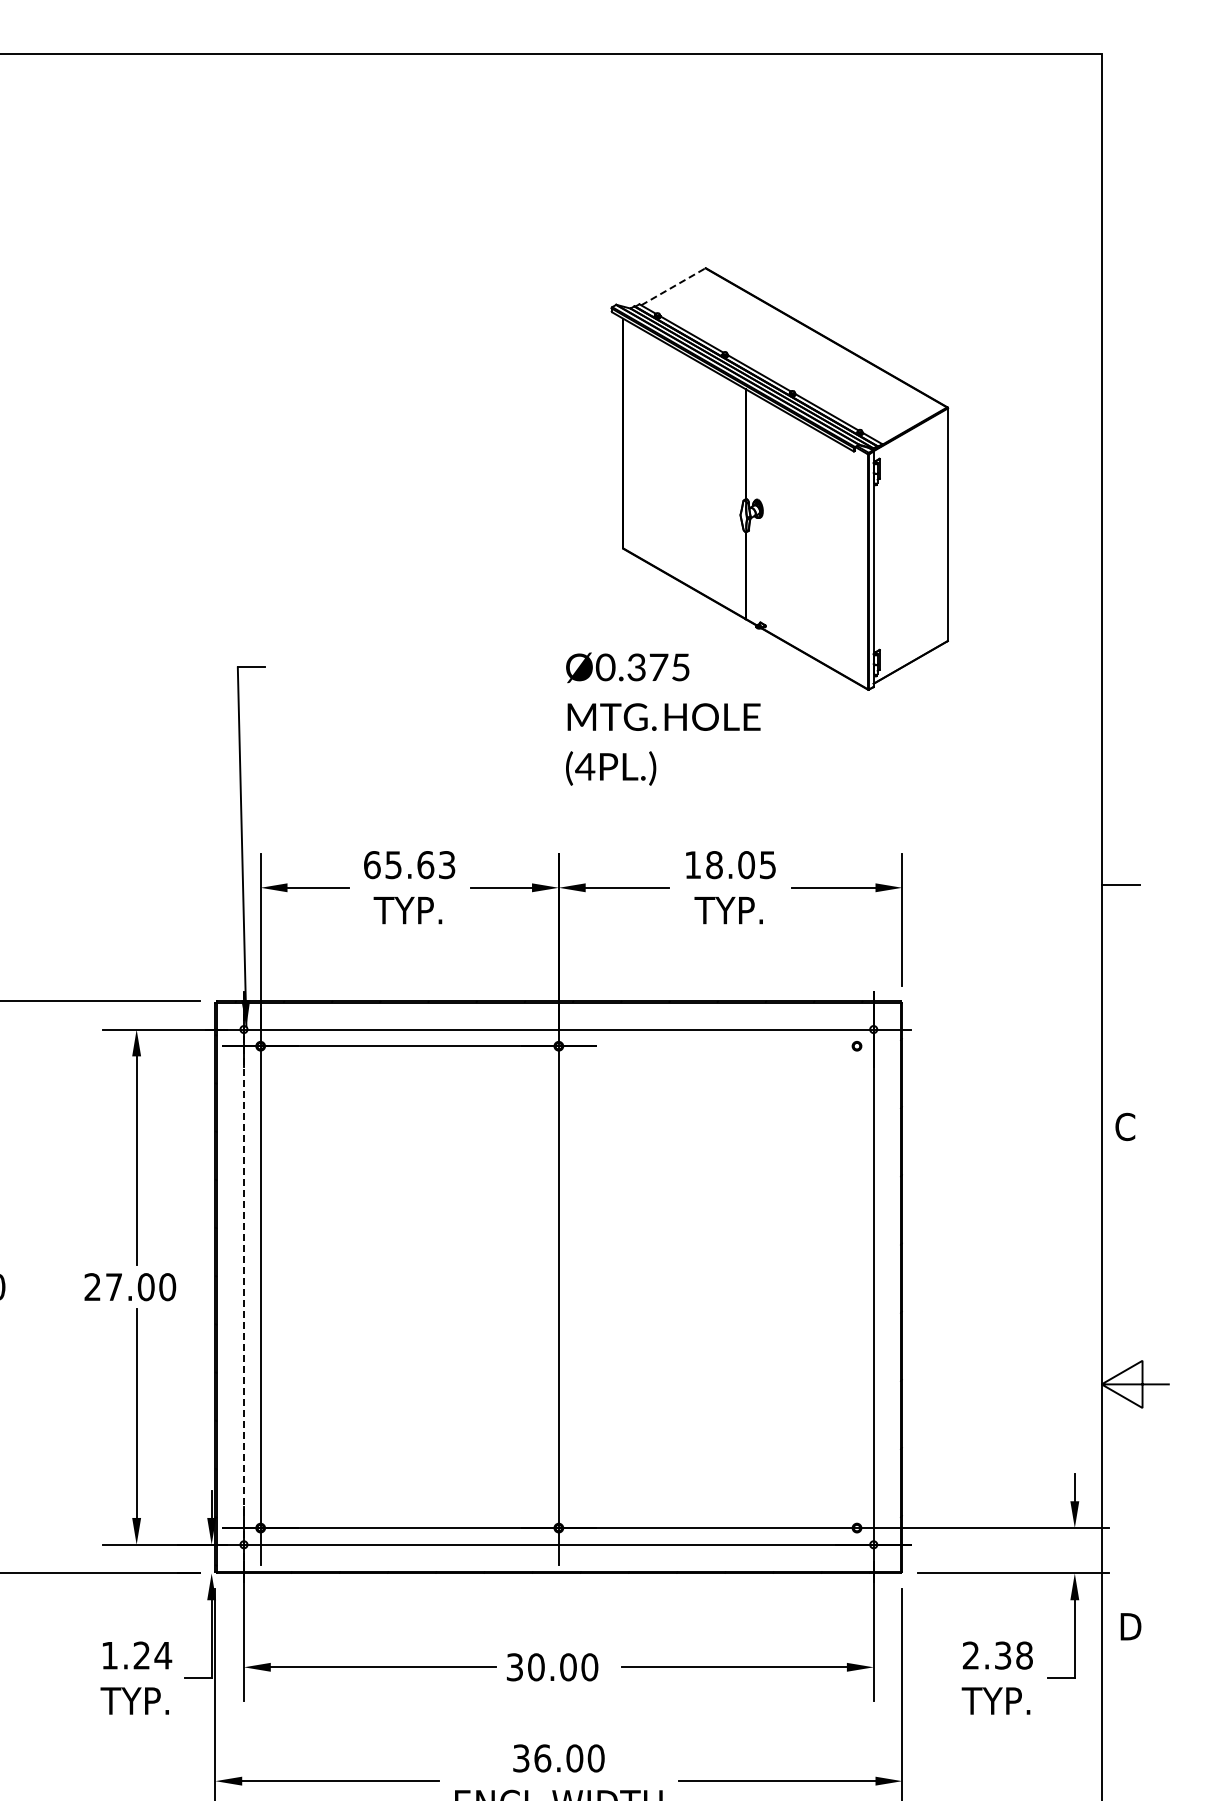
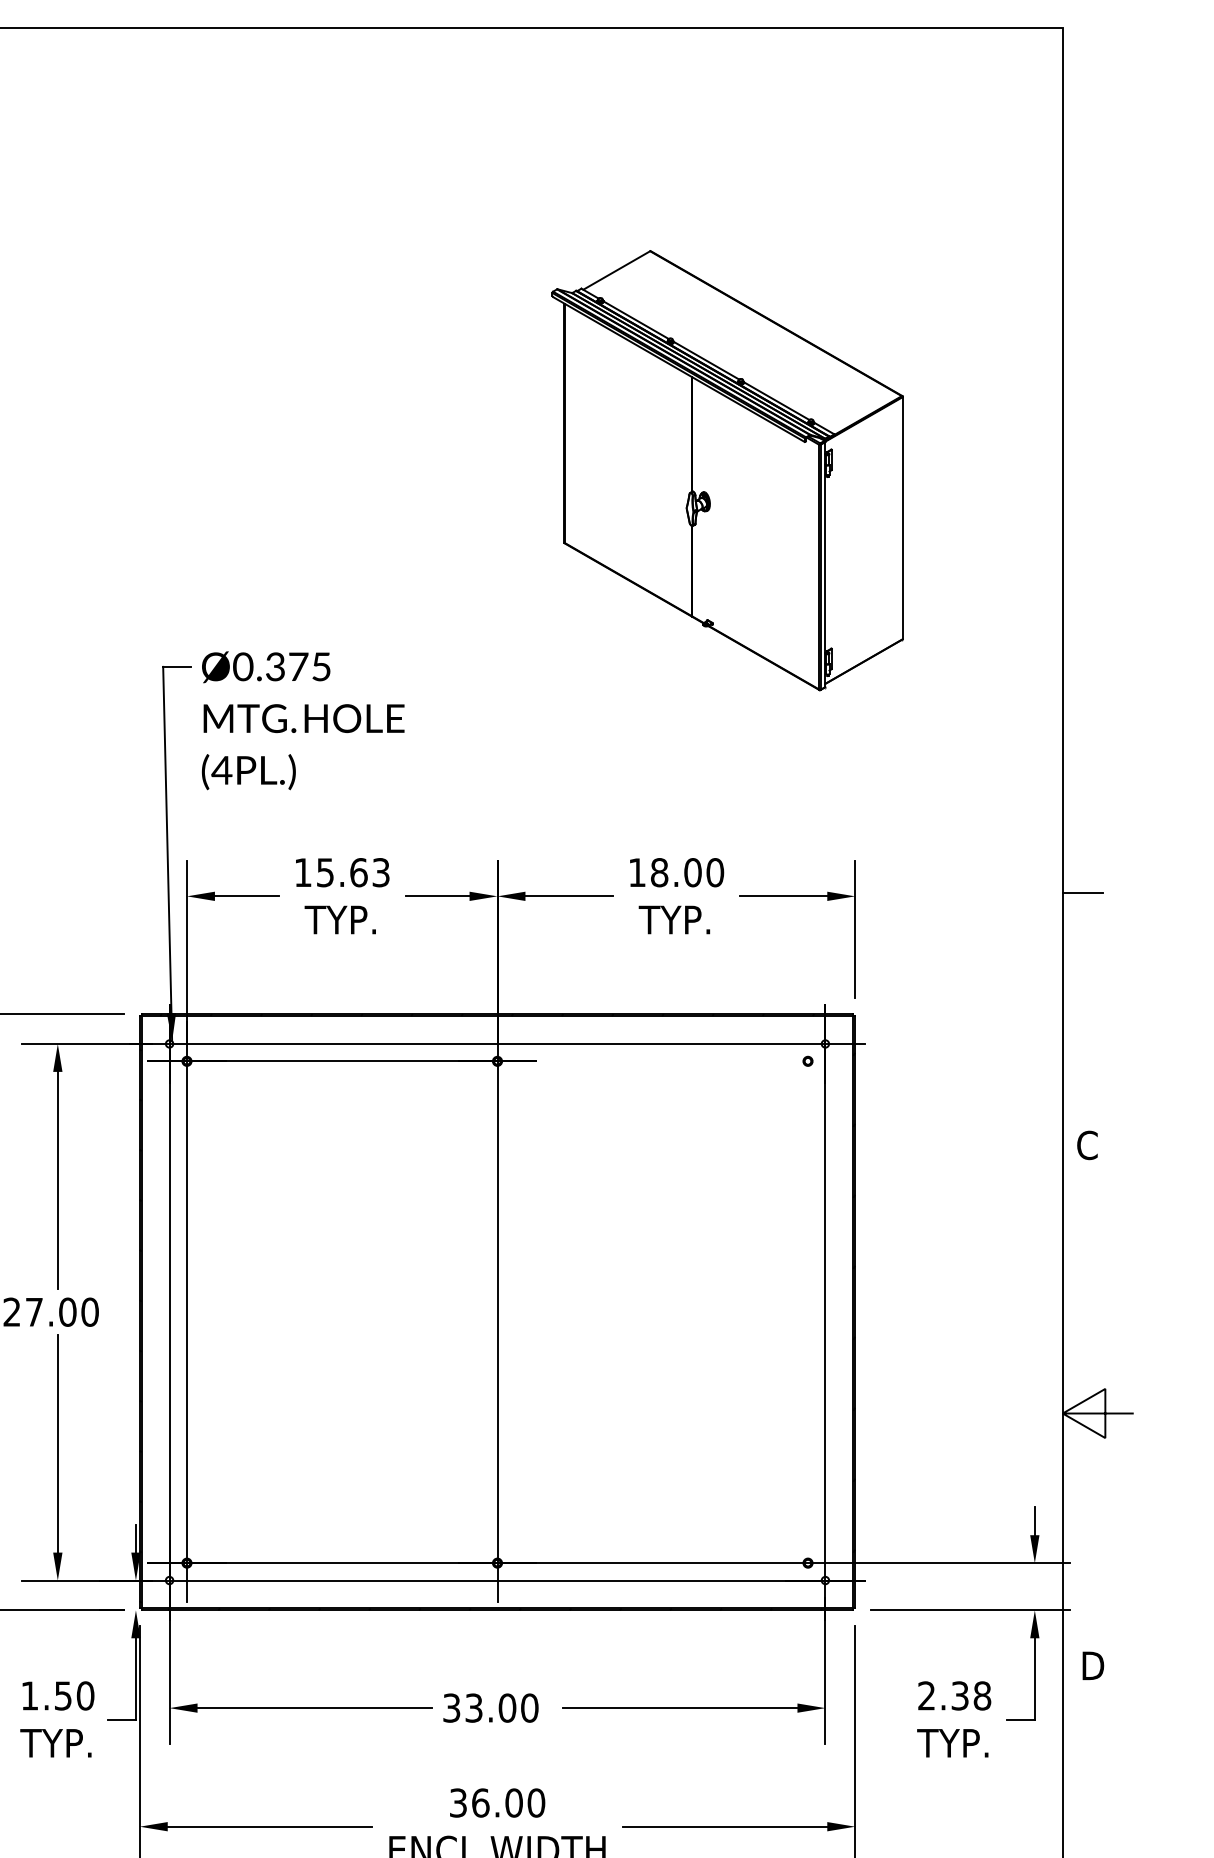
line: (673, 286) -> (616, 270), dashed -> solid
text: (663, 718) -> (303, 720), moved
text: (372, 865) -> (303, 873), 65.63 -> 15.63
text: (767, 865) -> (714, 873), 18.05 -> 18.00
line: (243, 1287) -> (169, 1312), dashed -> solid
text: (152, 1655) -> (74, 1695), 1.24 -> 1.50
text: (536, 1667) -> (474, 1708), 30.00 -> 33.00

